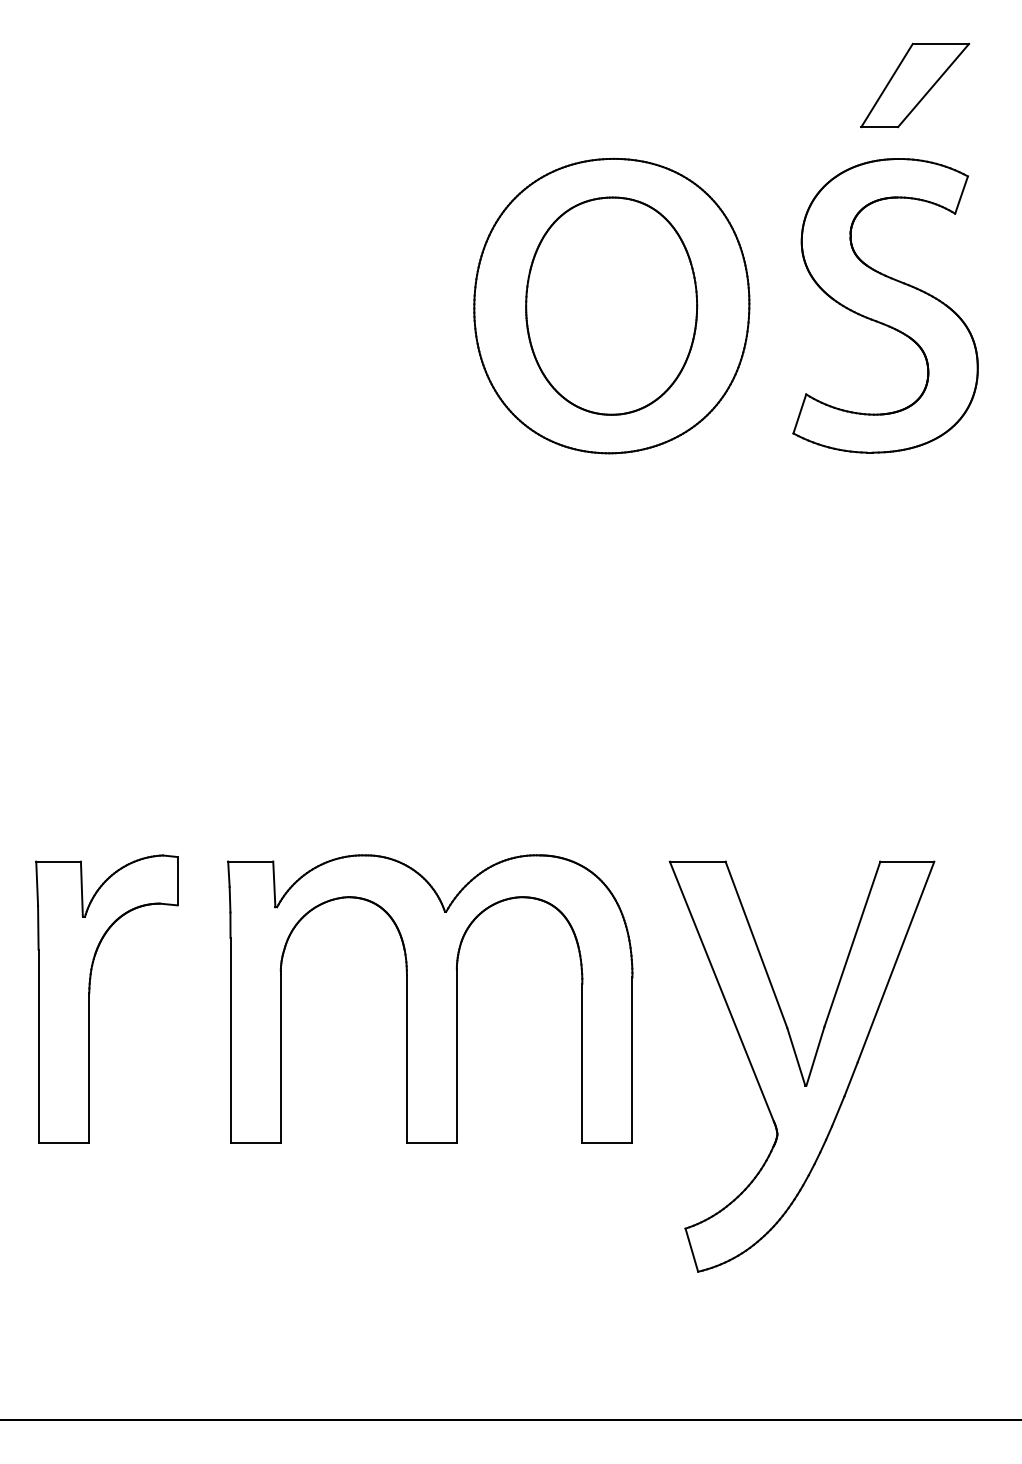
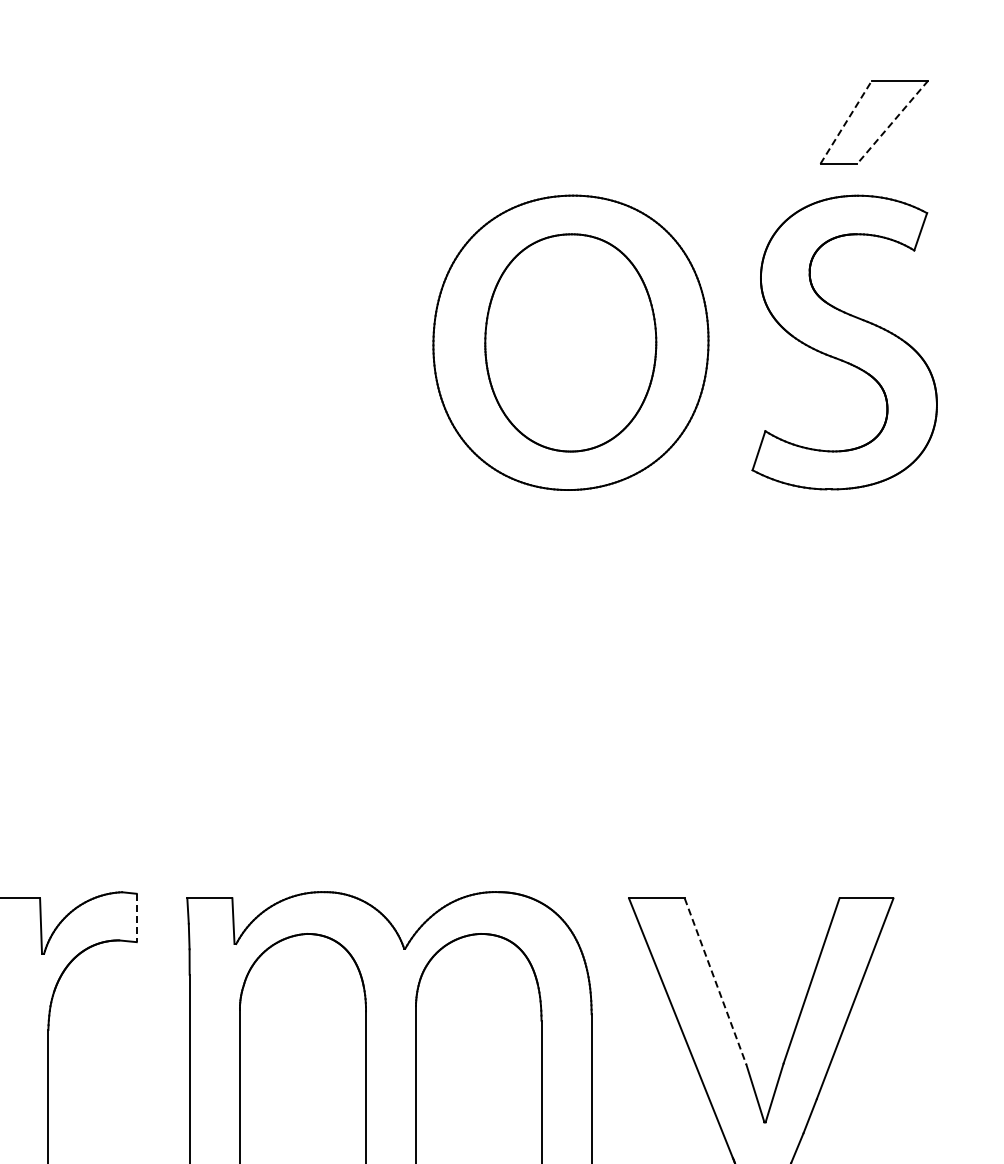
line: (887, 85) -> (846, 122), solid -> dashed
line: (933, 85) -> (892, 122), solid -> dashed
line: (177, 881) -> (136, 918), solid -> dashed
line: (756, 944) -> (715, 981), solid -> dashed

